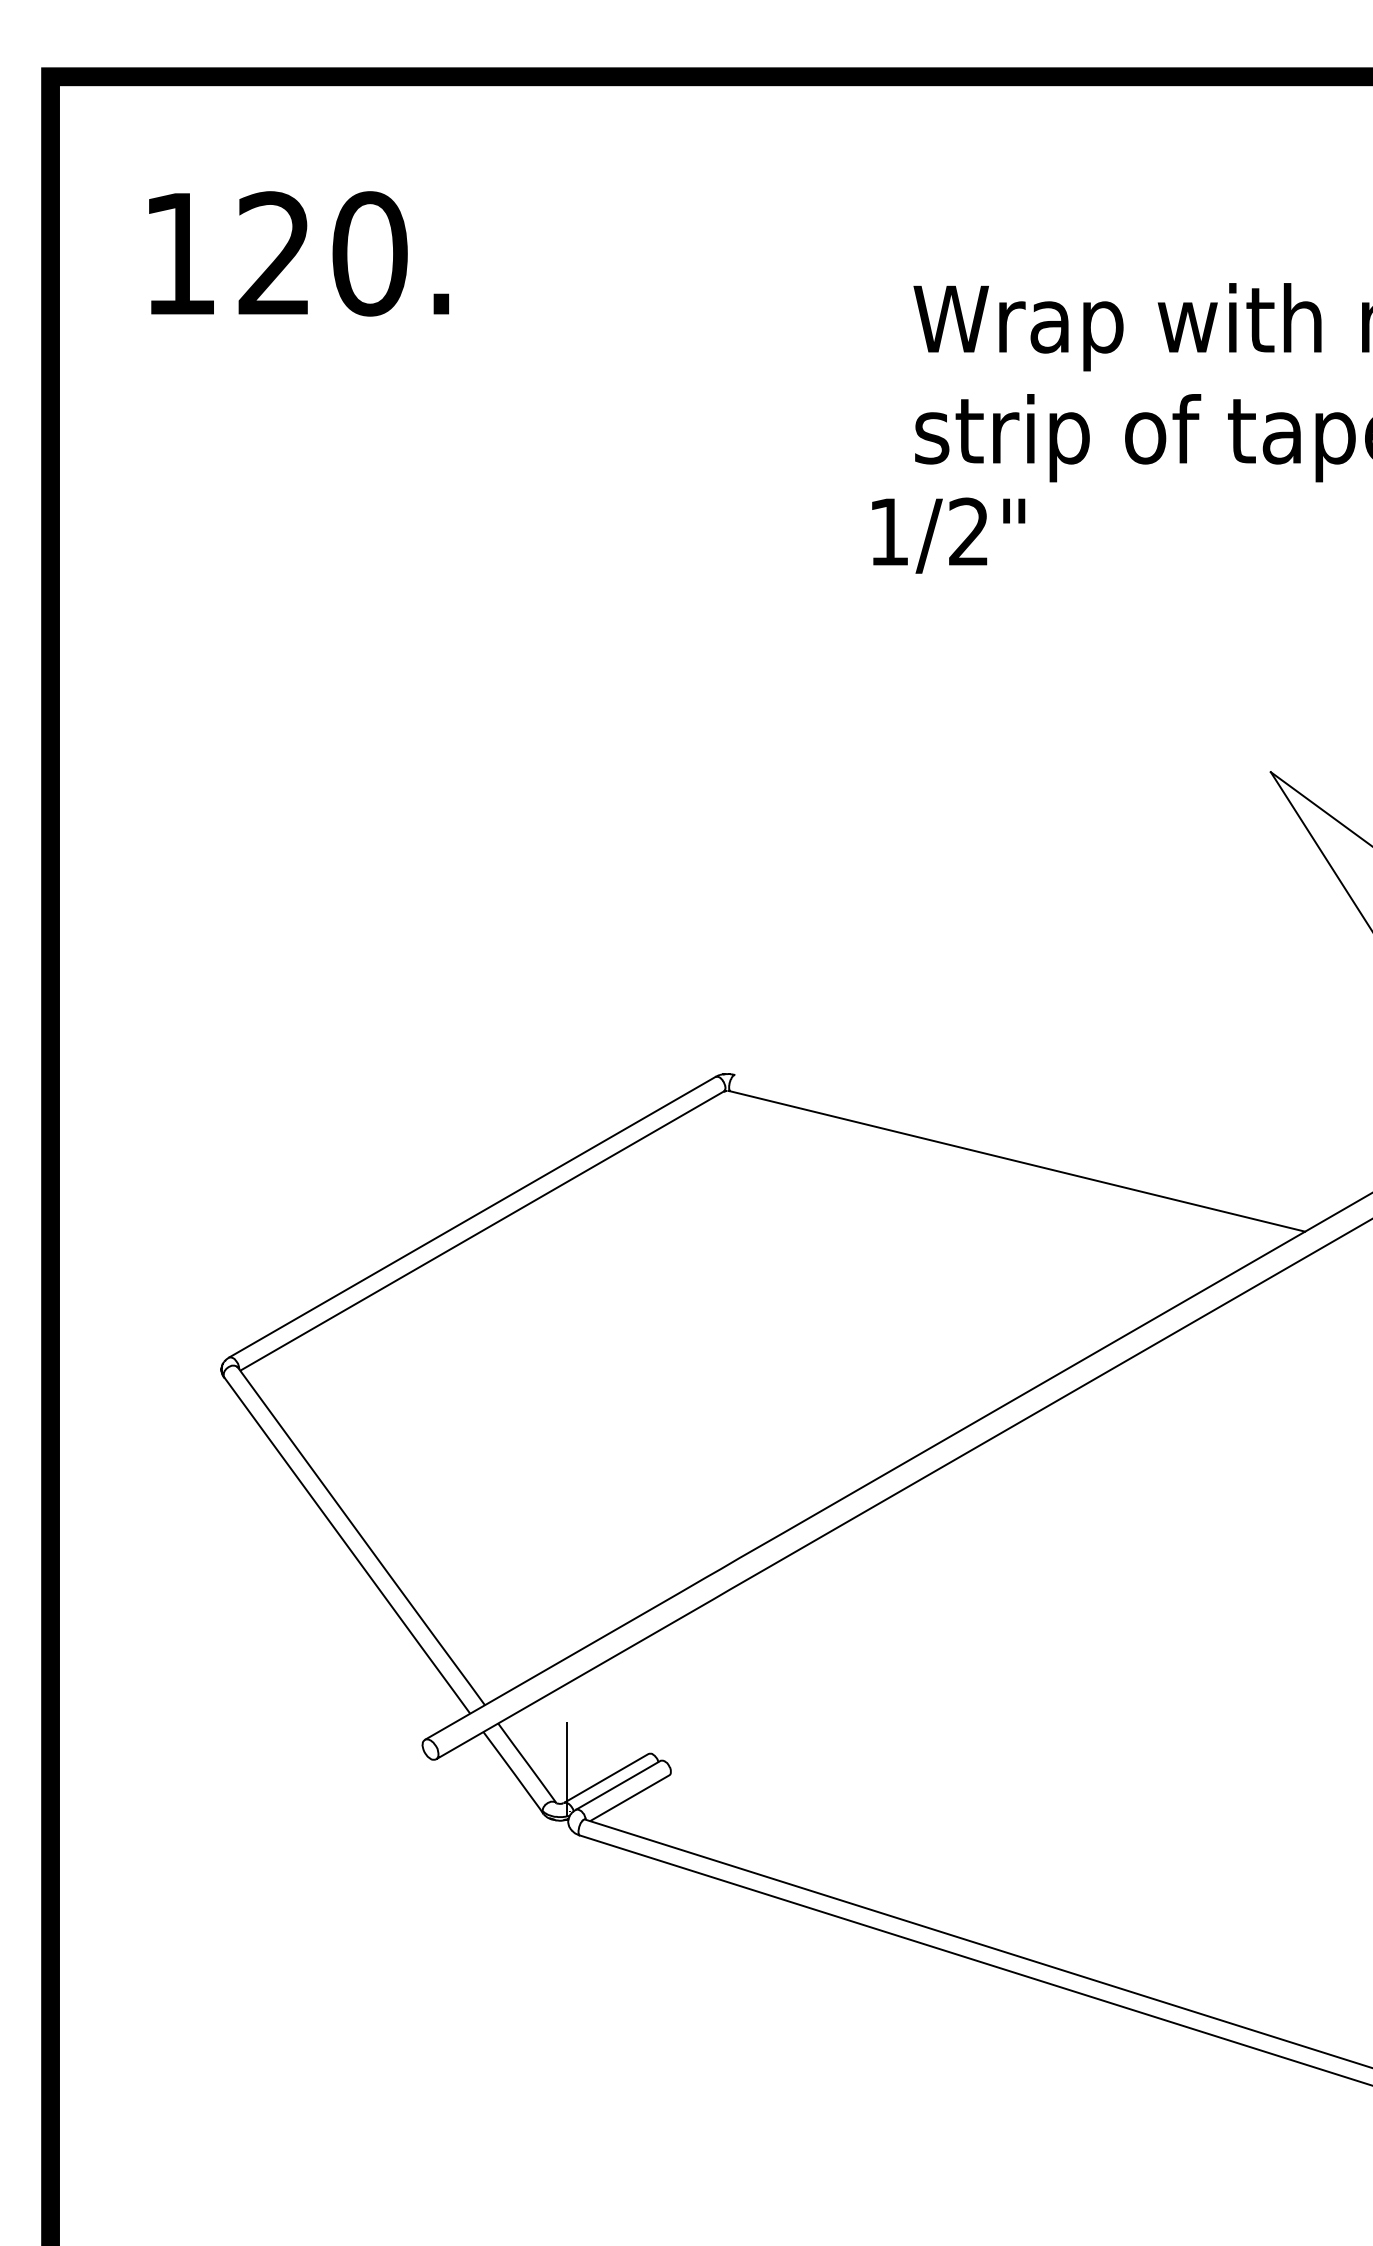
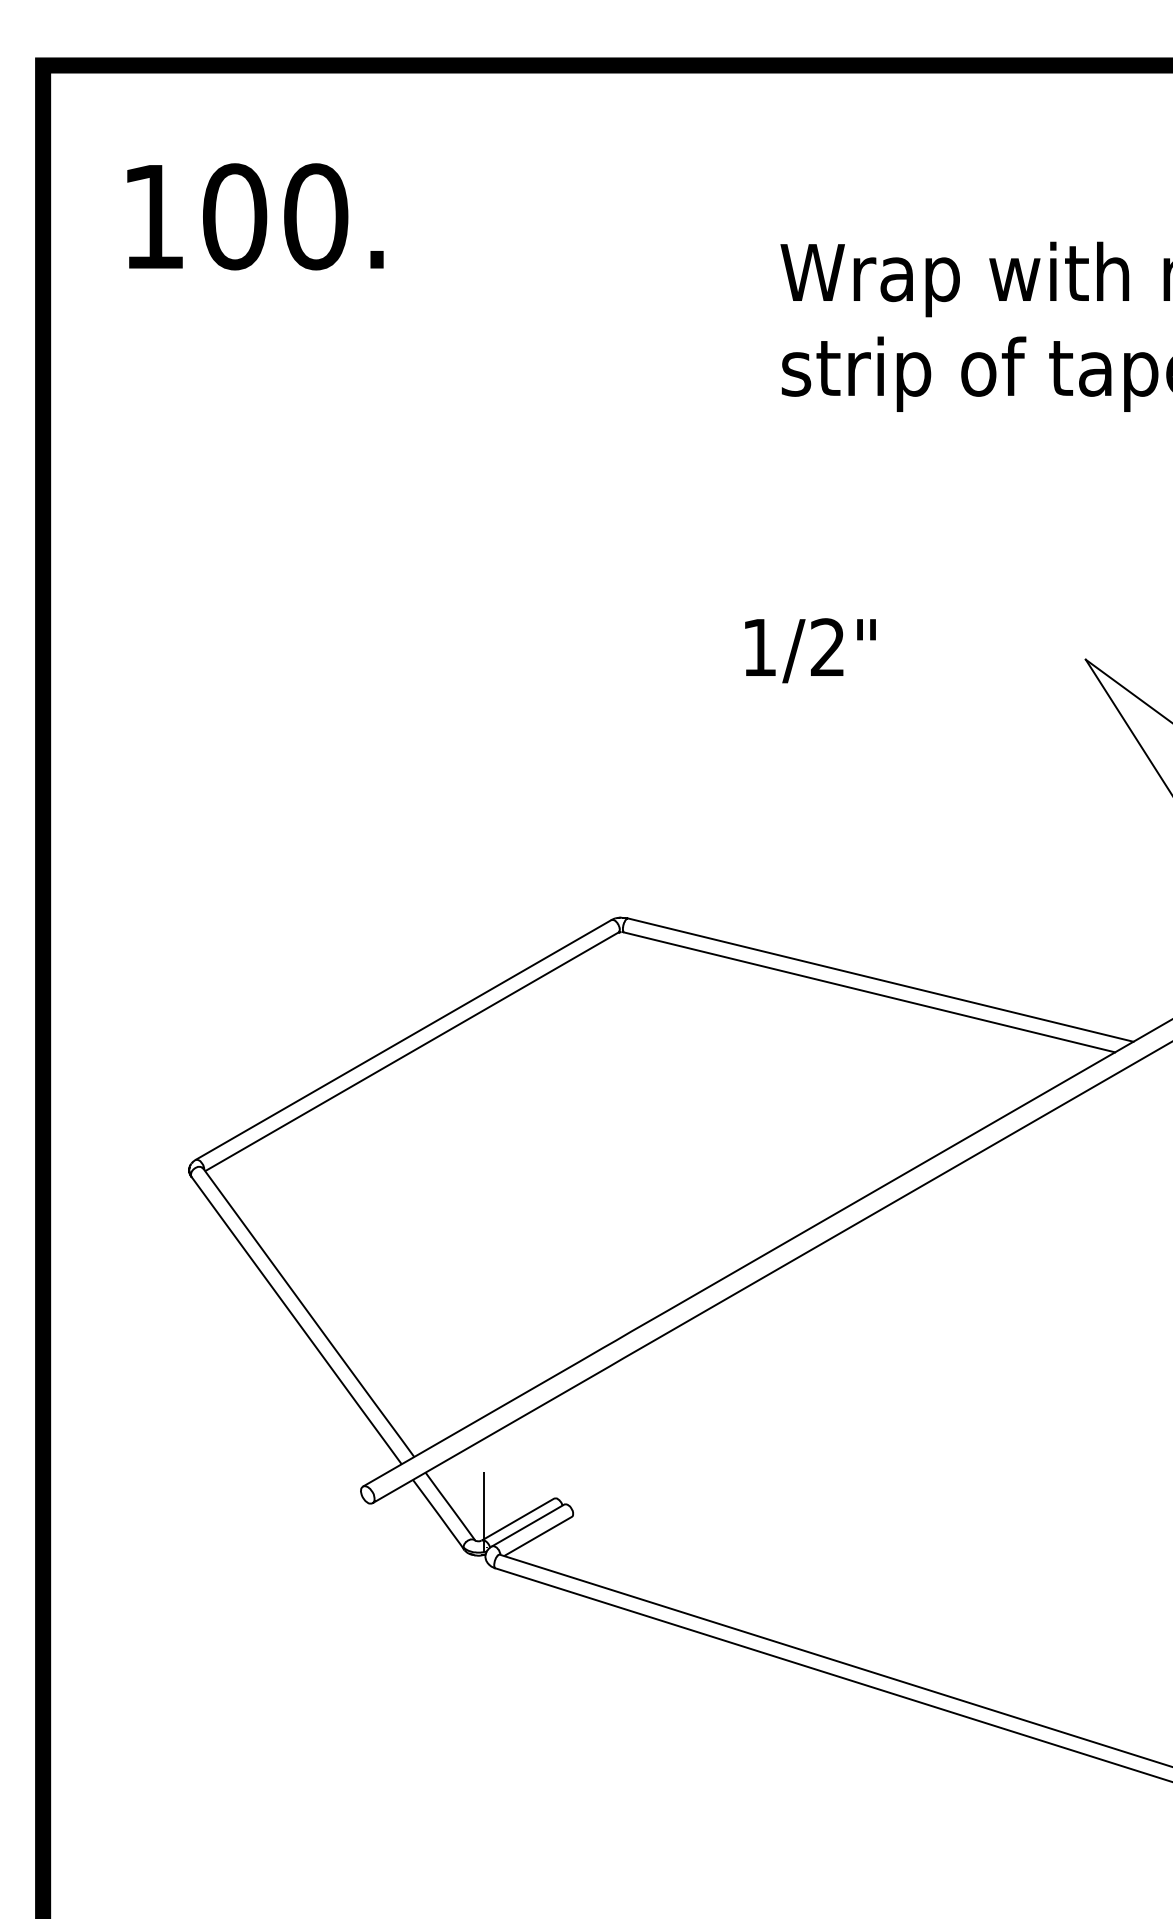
text: (274, 253) -> (234, 216), 120. -> 100.
text: (948, 535) -> (810, 650), moved
line: (1030, 1146) -> (880, 979), added

